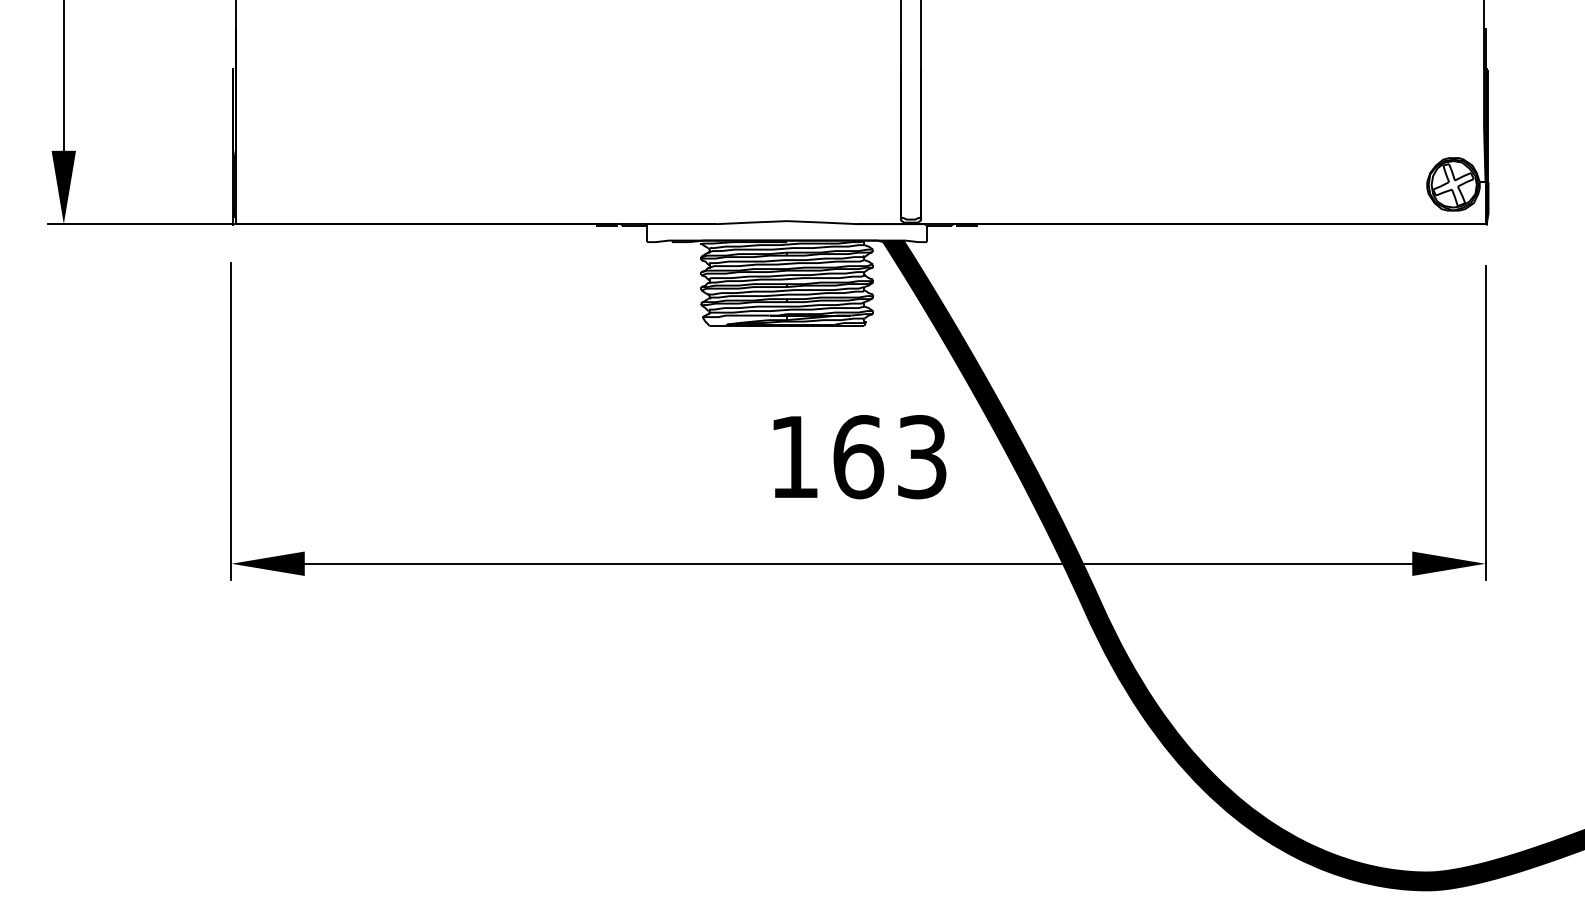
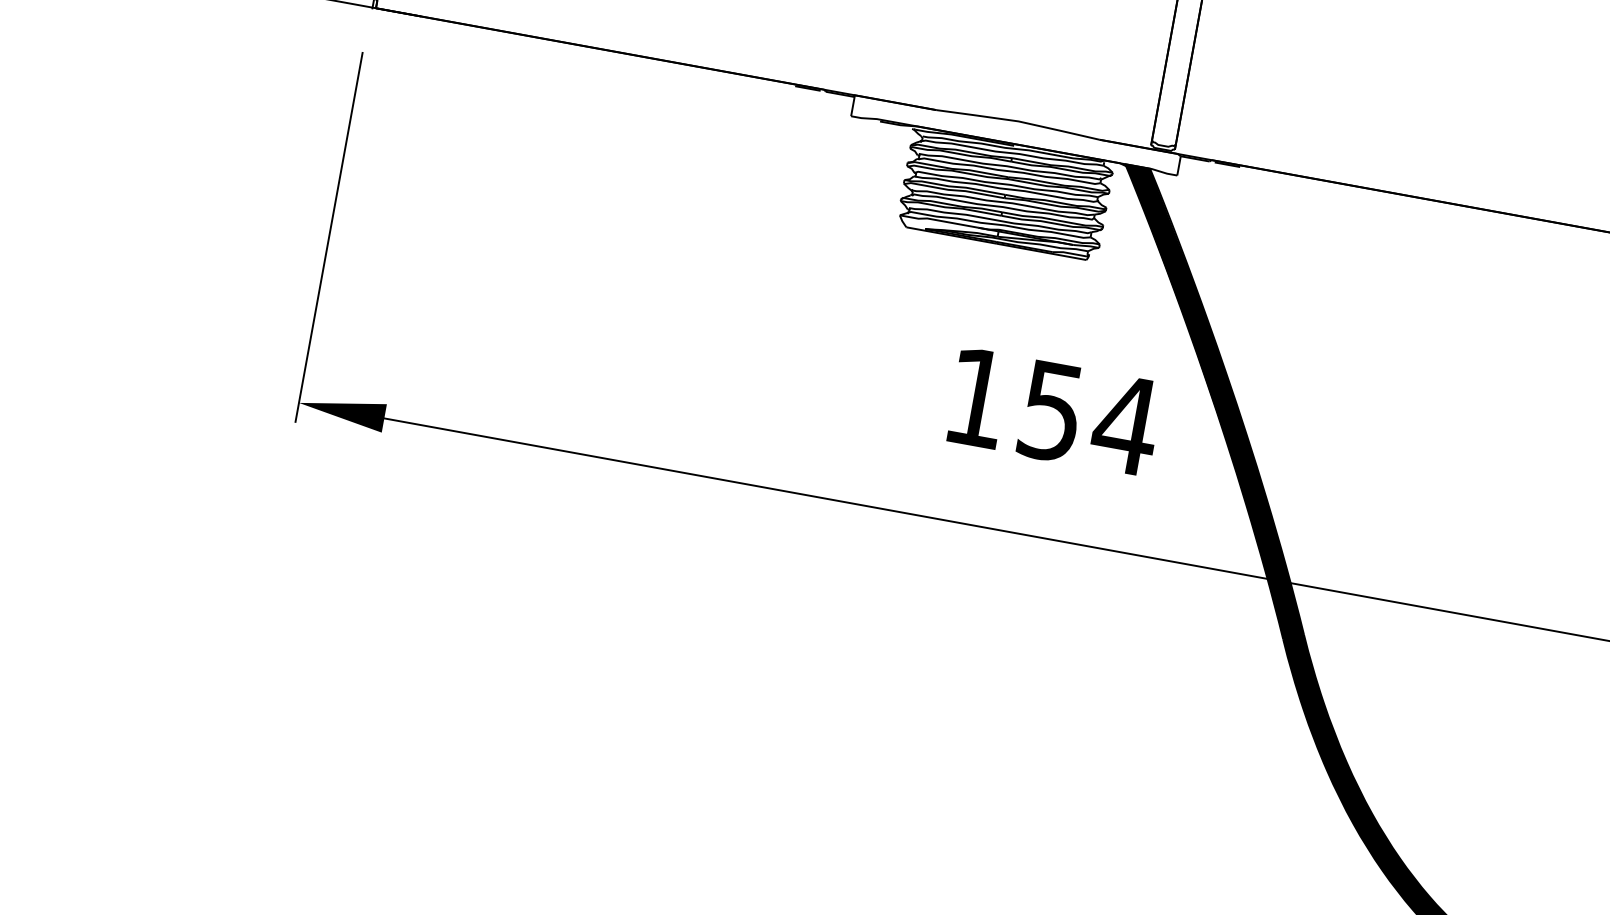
text: (890, 457) -> (1089, 418), 163 -> 154

